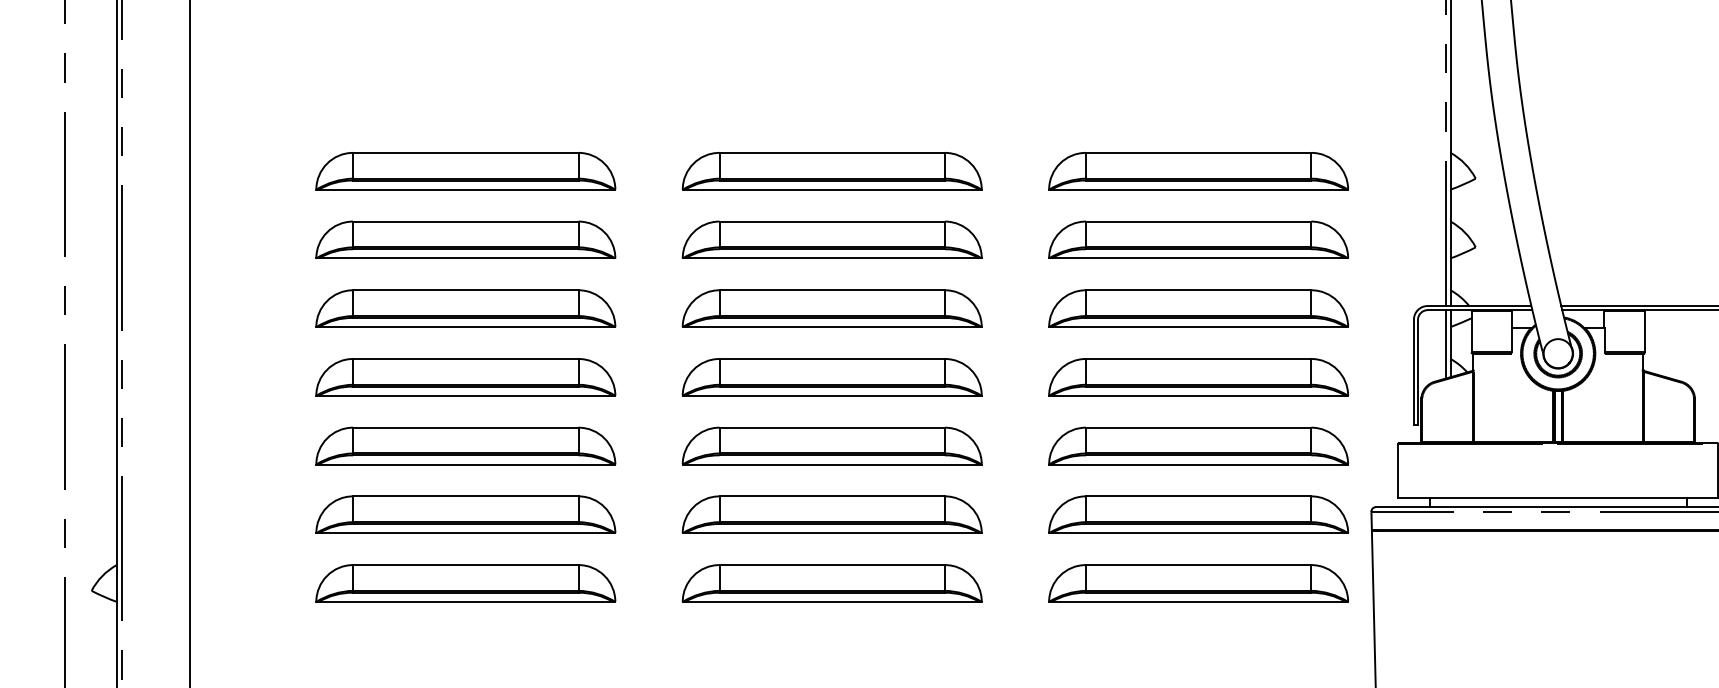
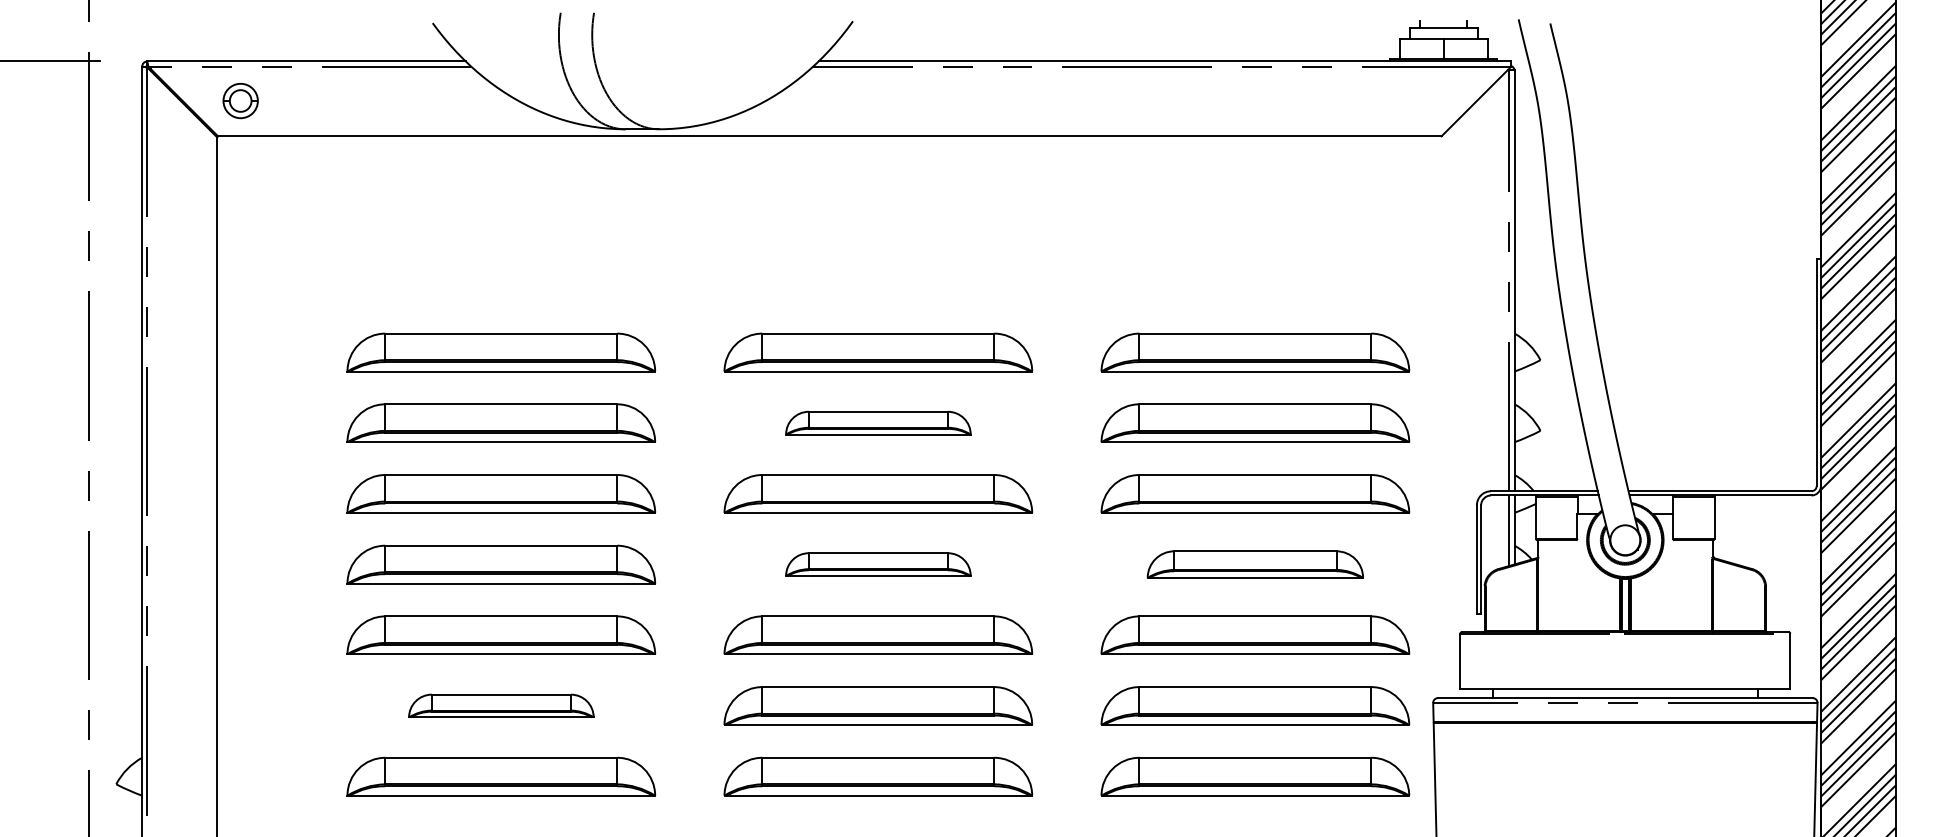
part: (832, 239) -> (878, 422), size x0.6
part: (832, 377) -> (878, 564), size x0.6
part: (1198, 377) -> (1255, 564), size x0.7
part: (466, 514) -> (501, 705), size x0.6

